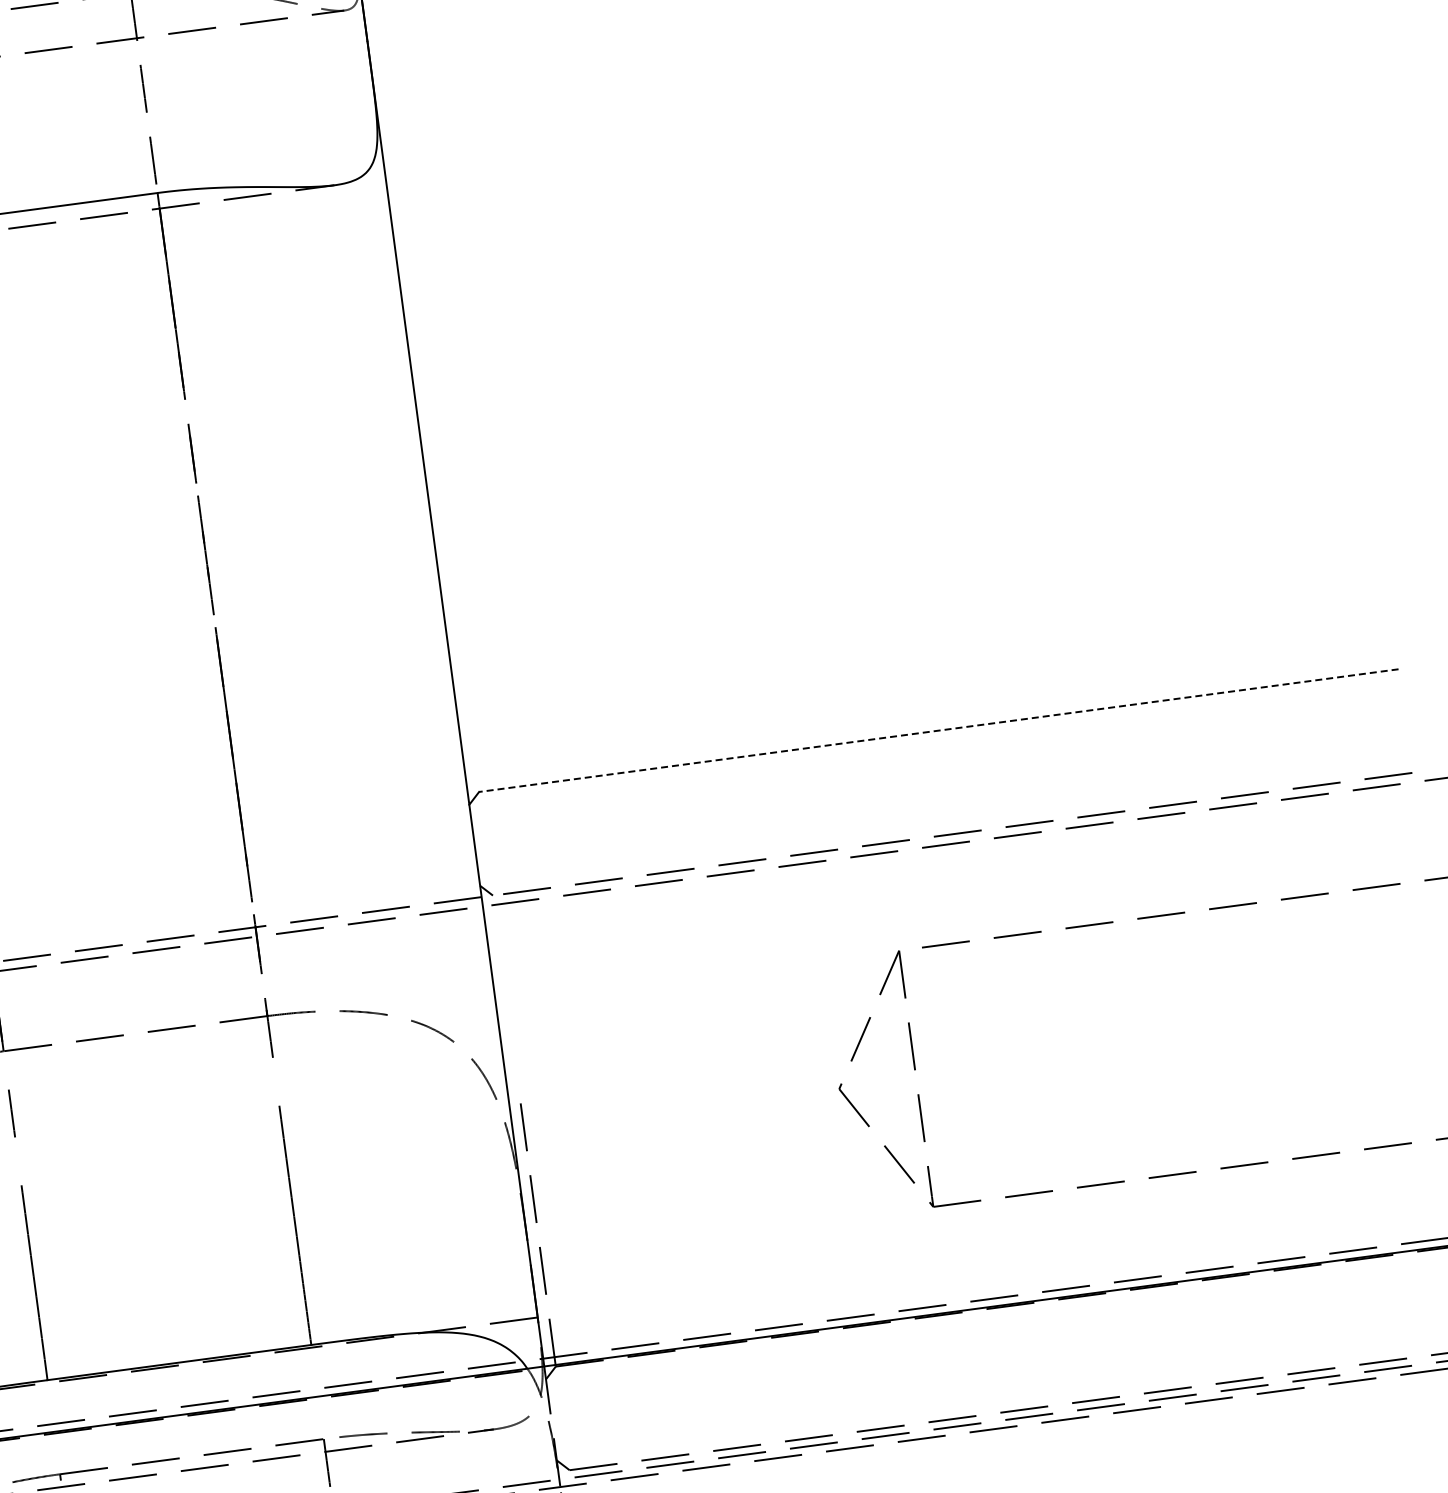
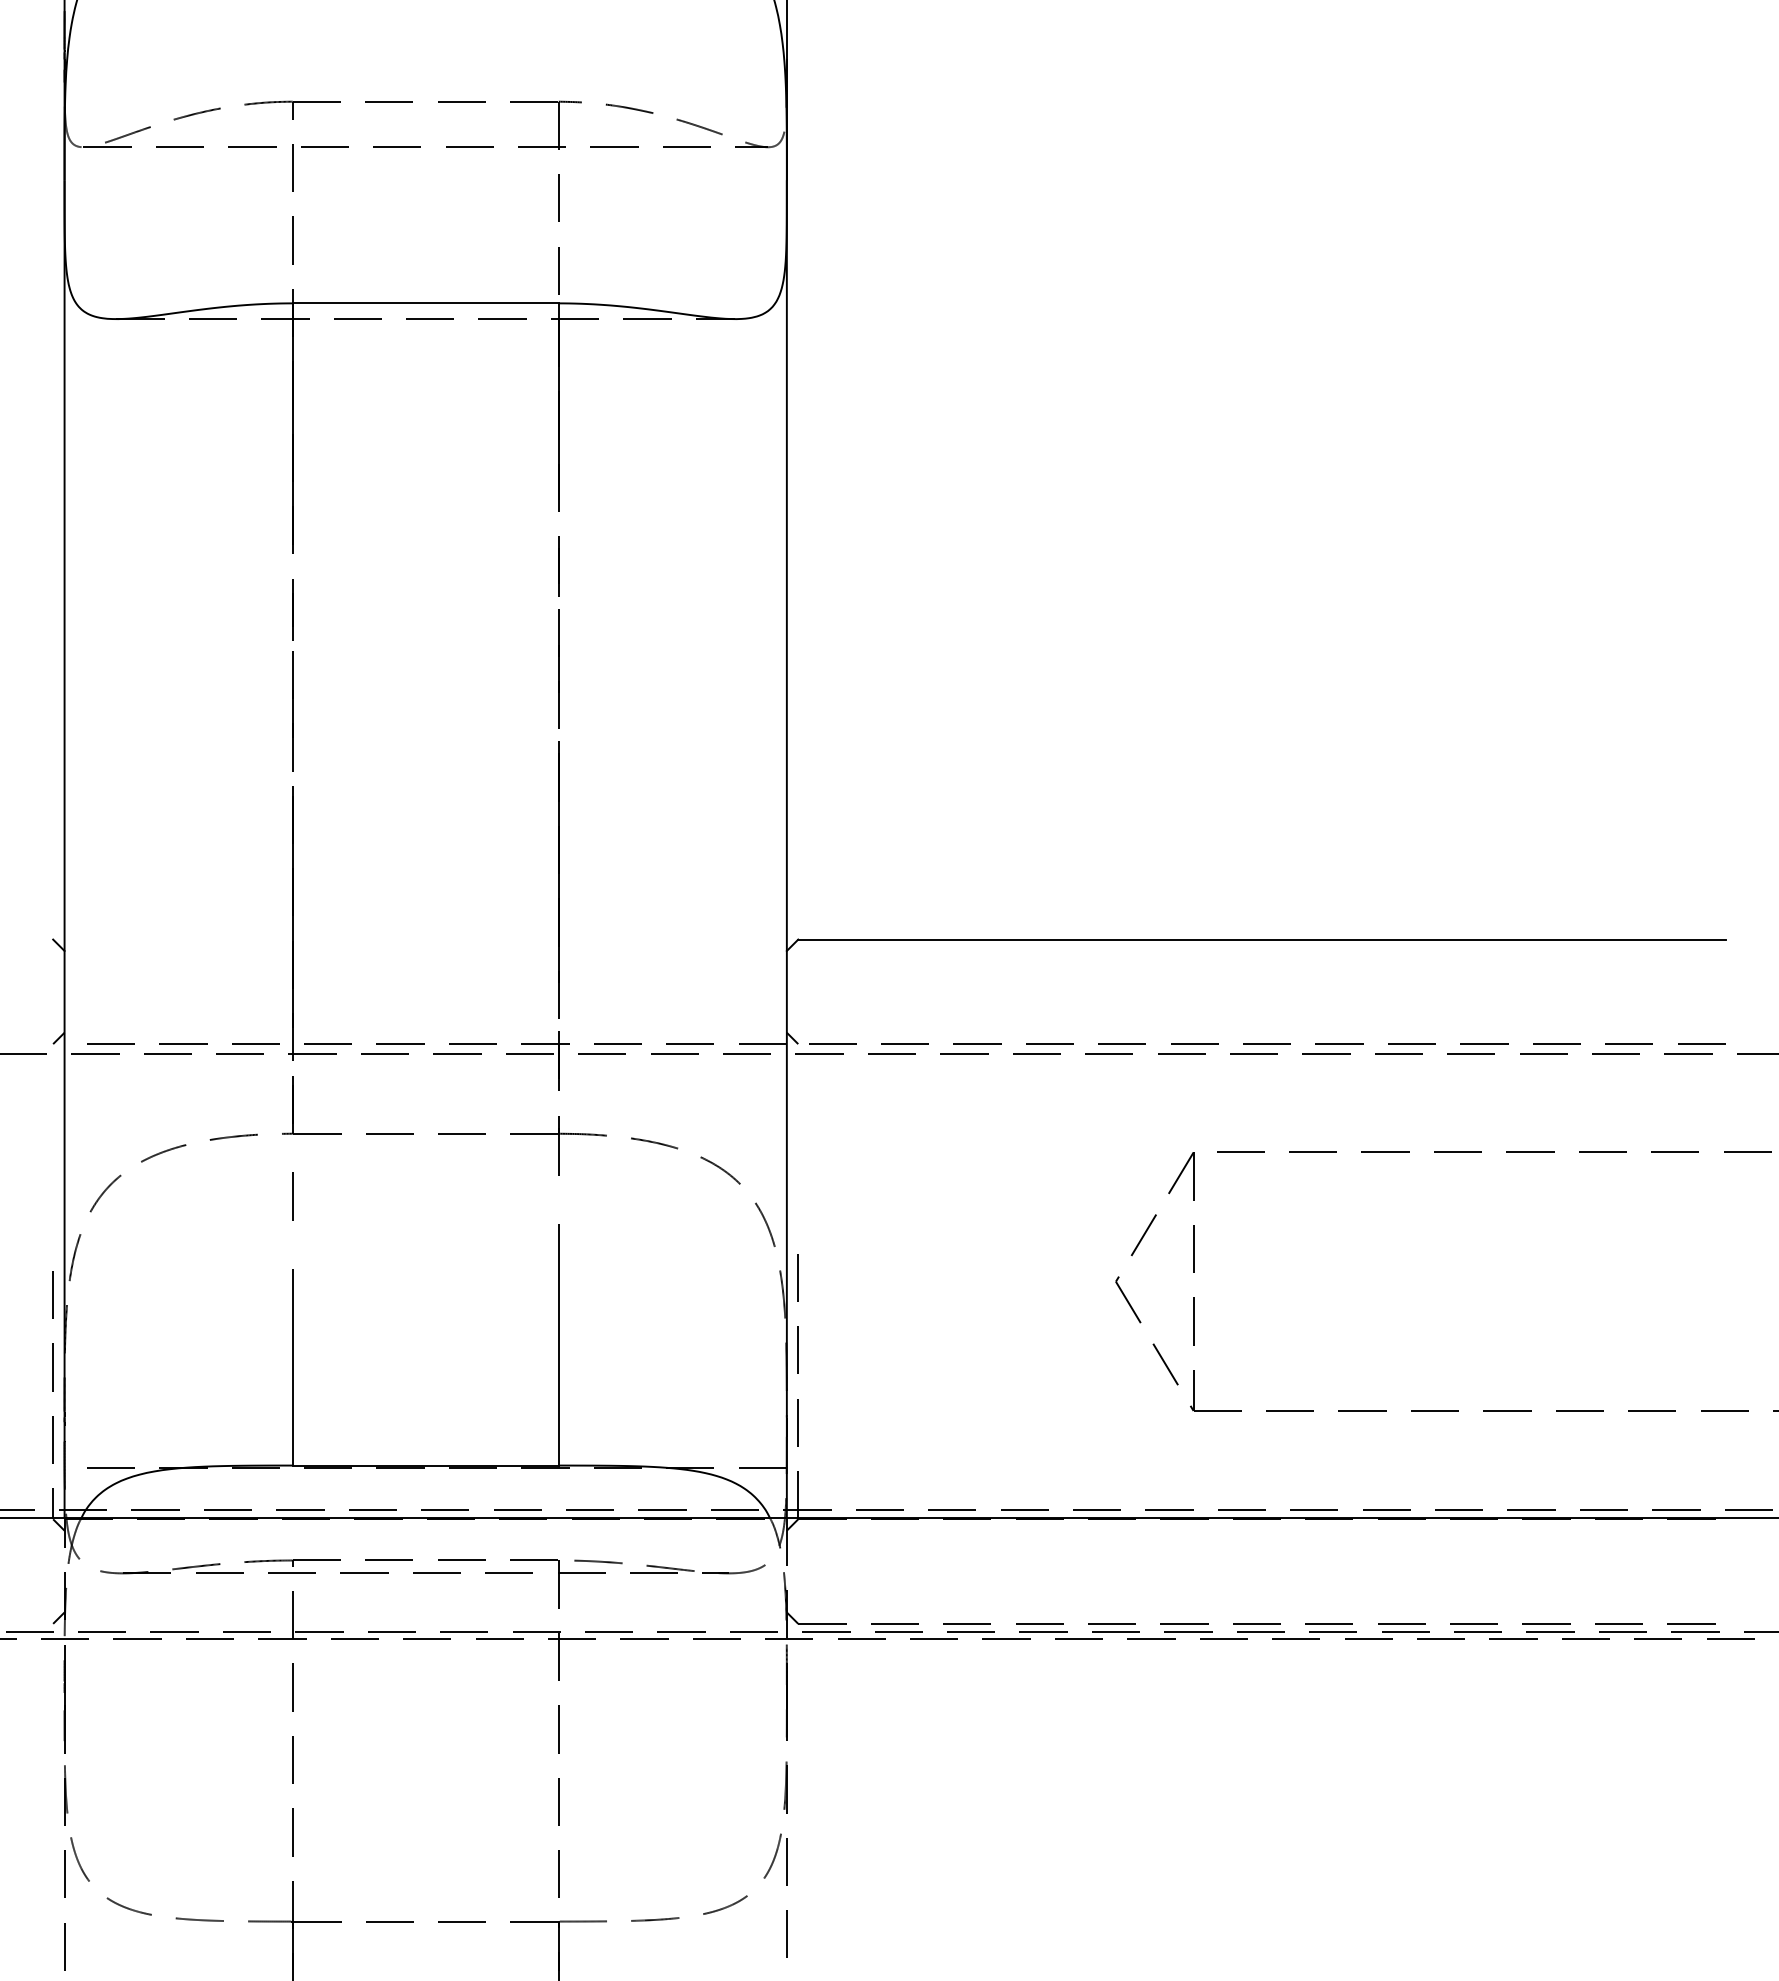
line: (939, 730) -> (1262, 939), dashed -> solid

